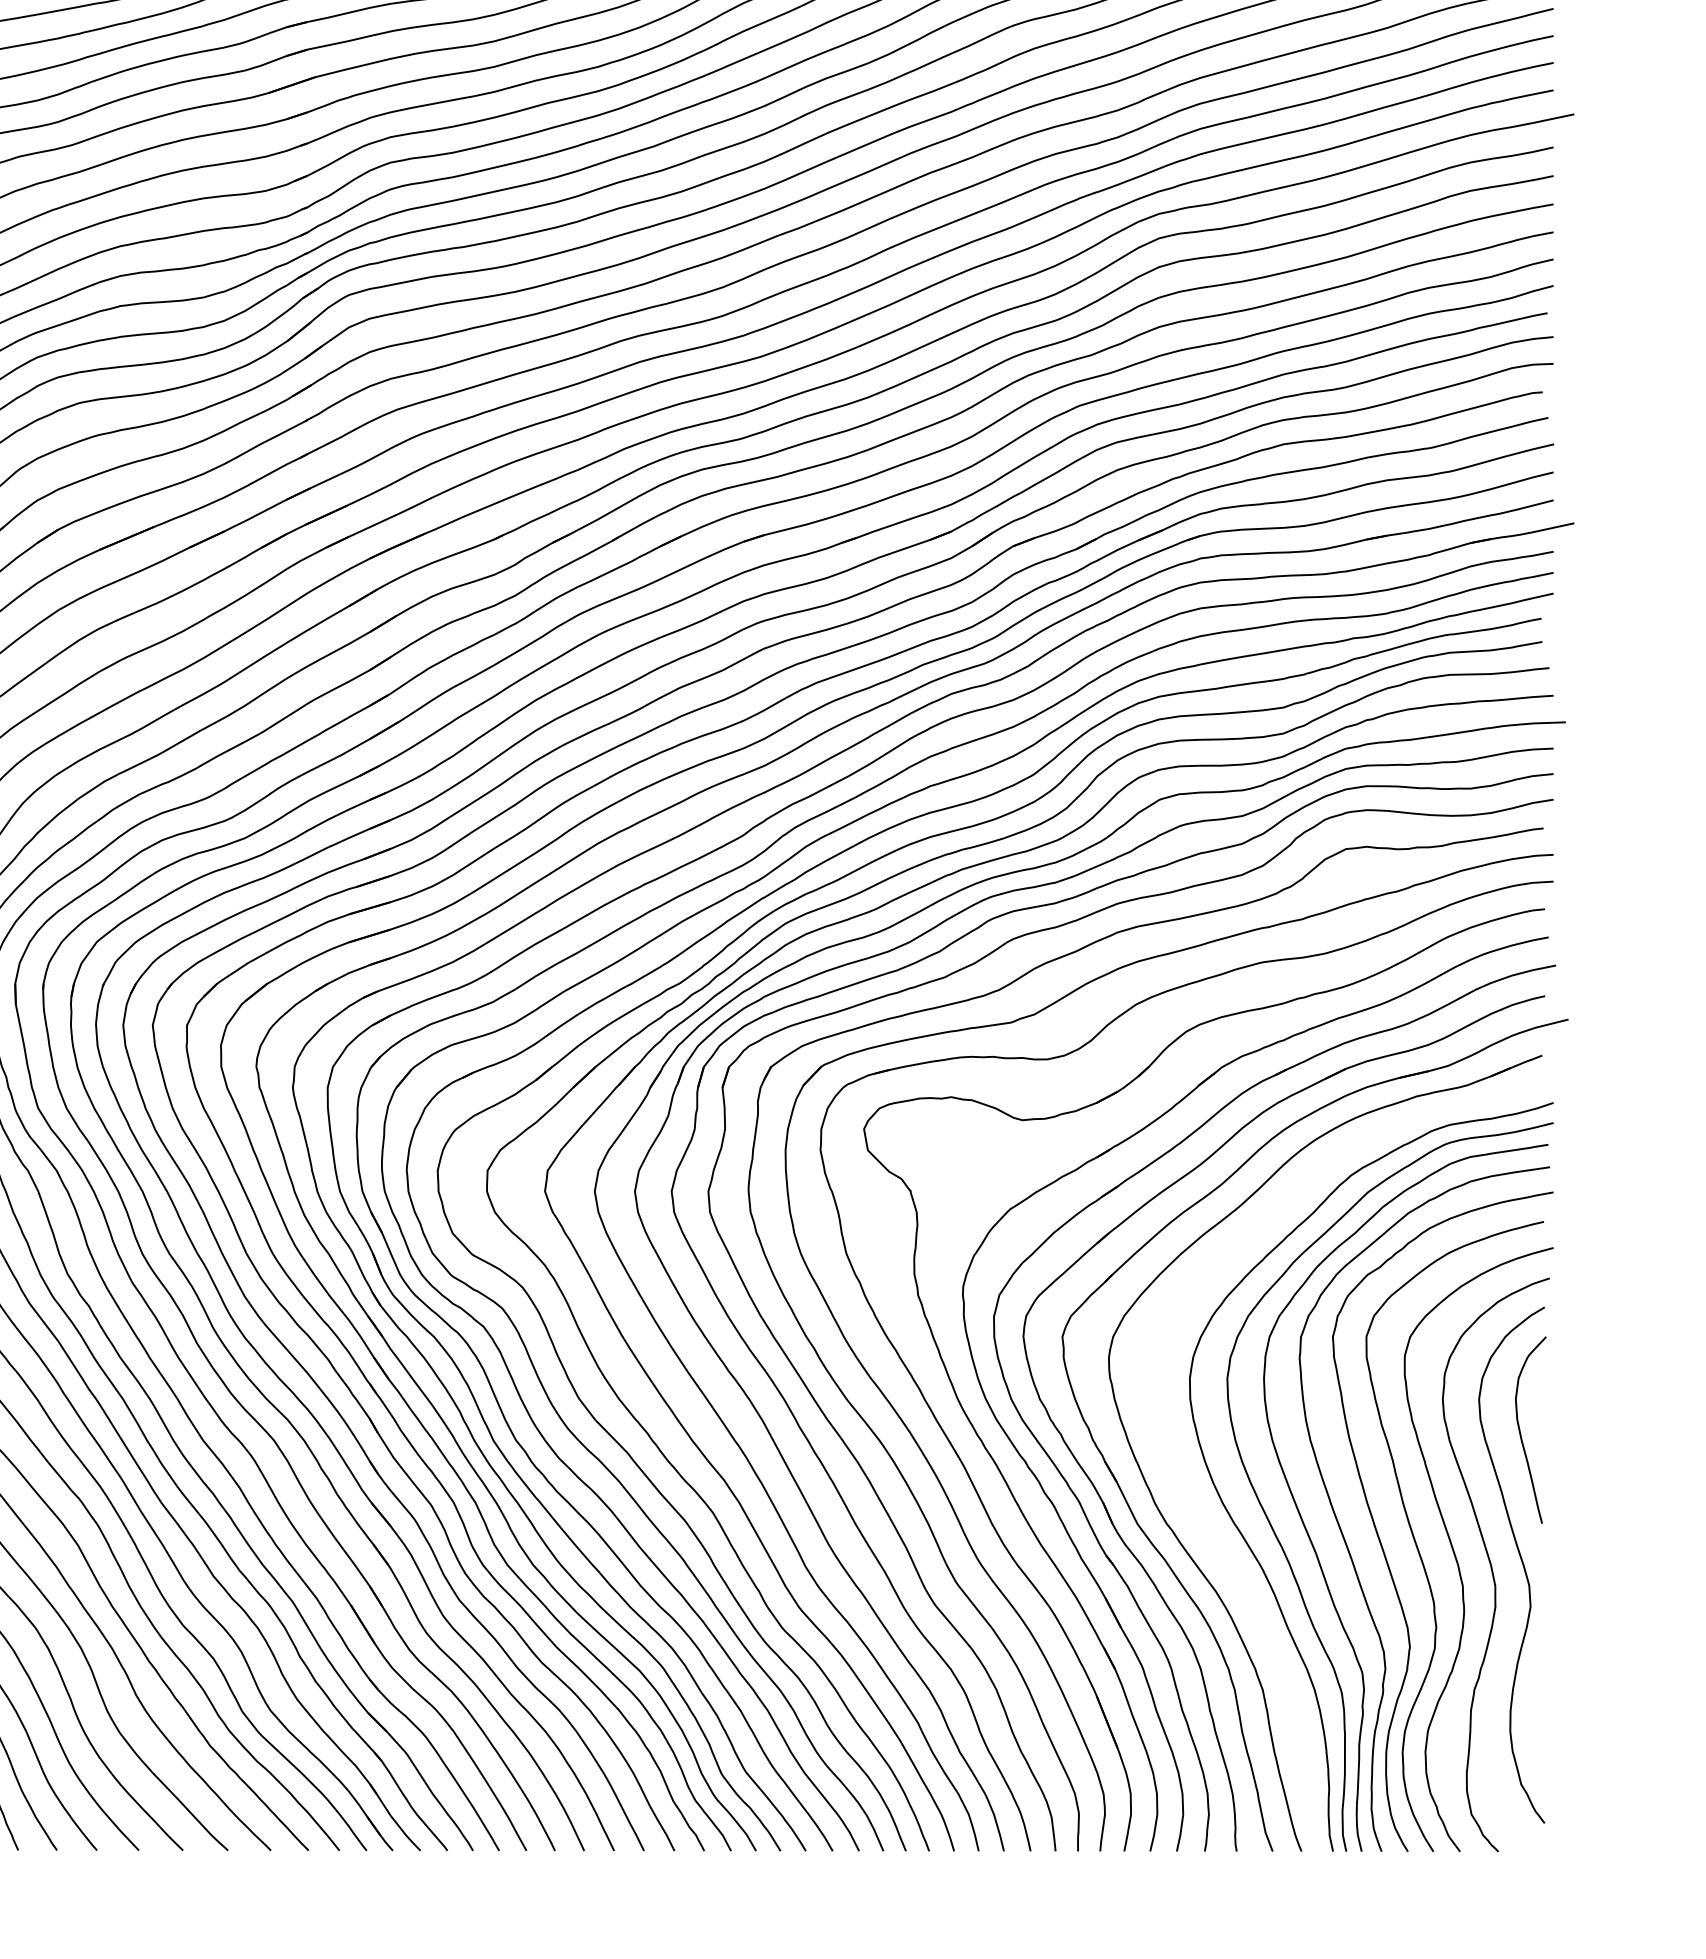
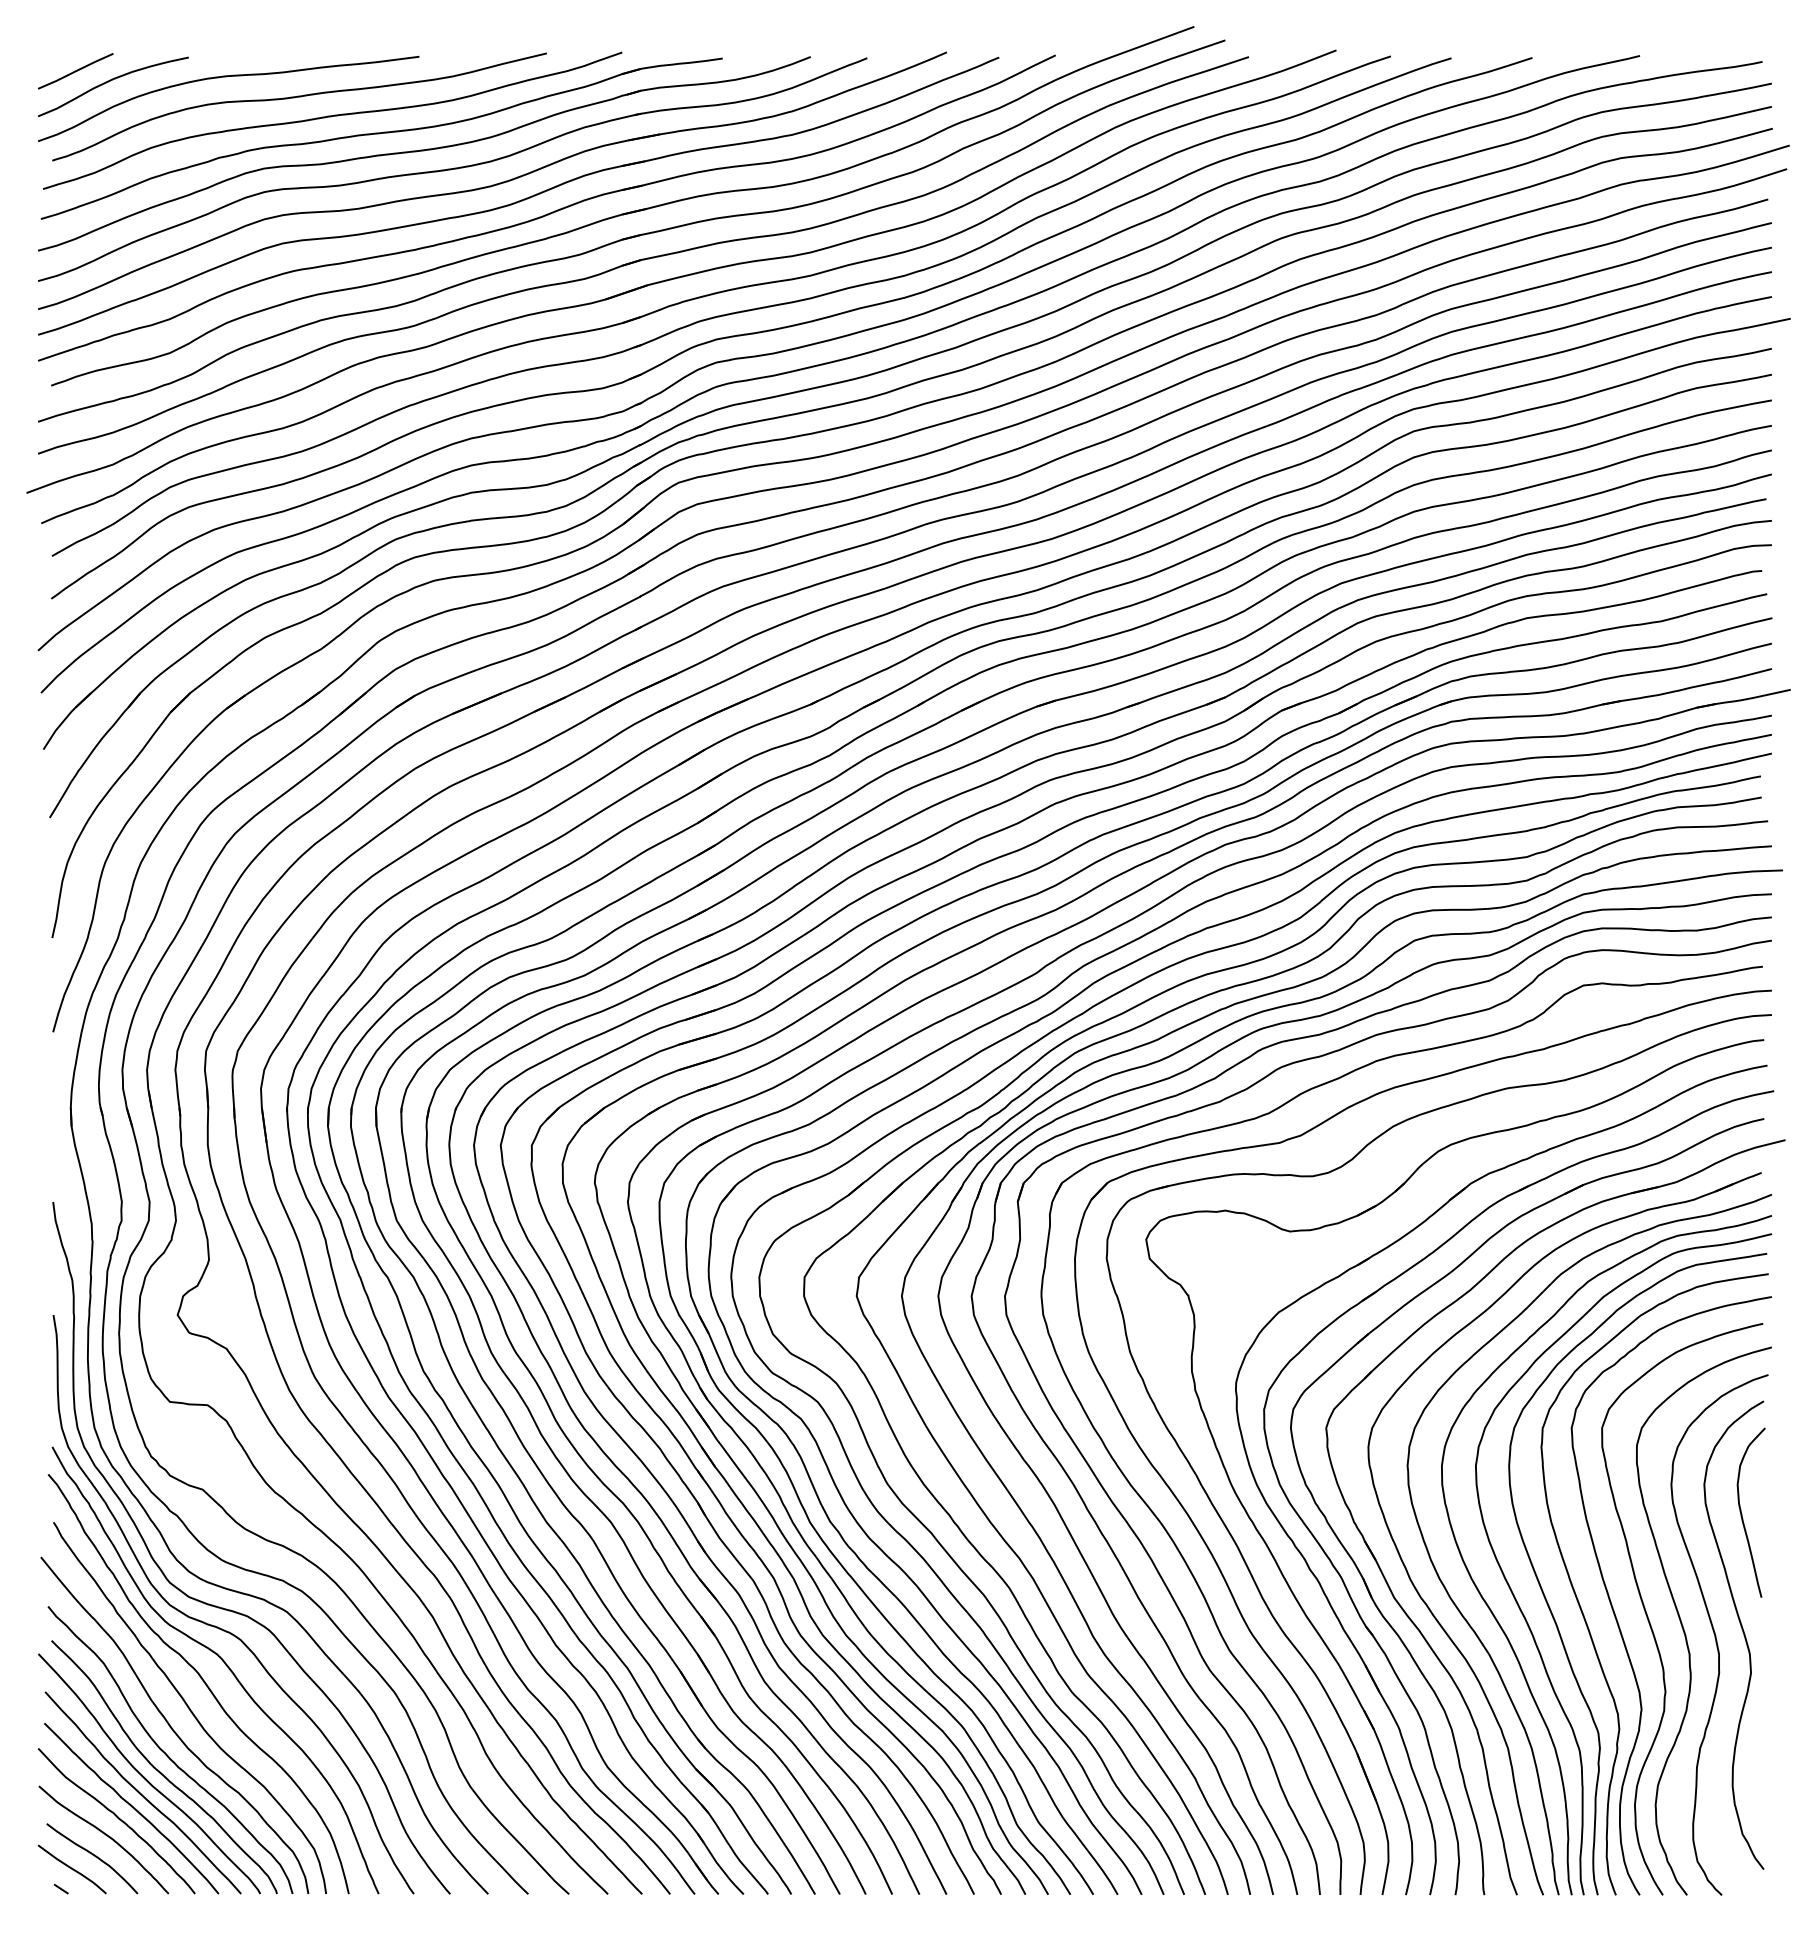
curve: (1224, 1557) -> (1473, 1628), added

